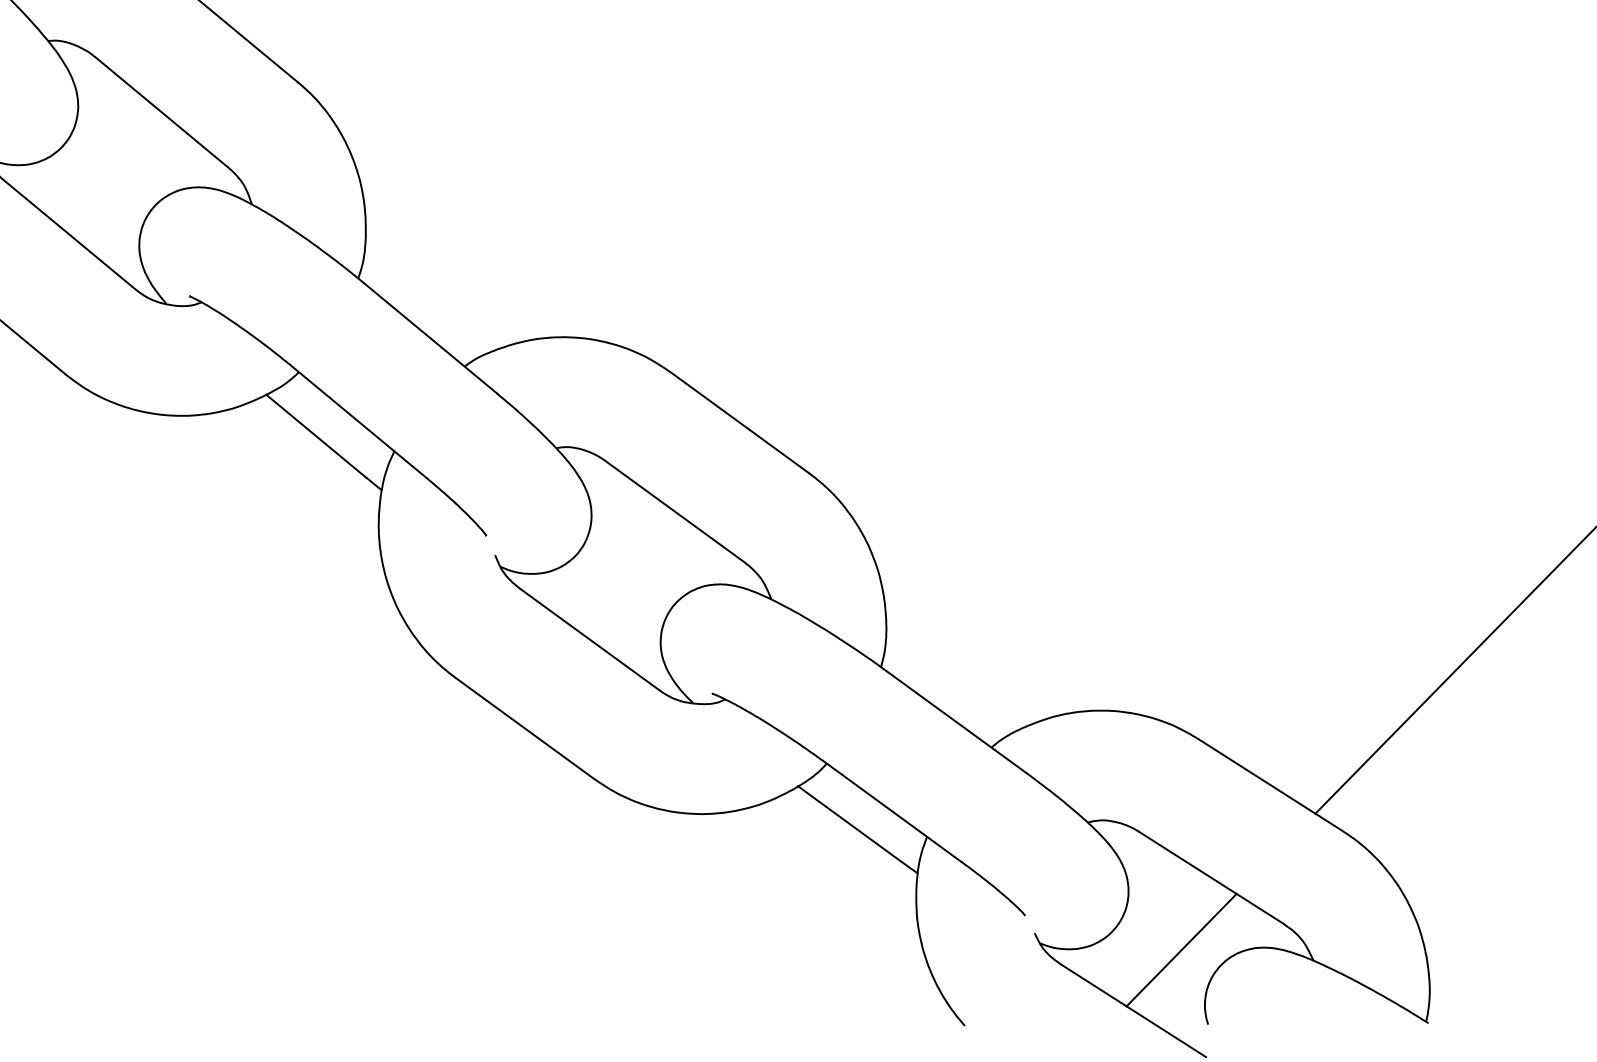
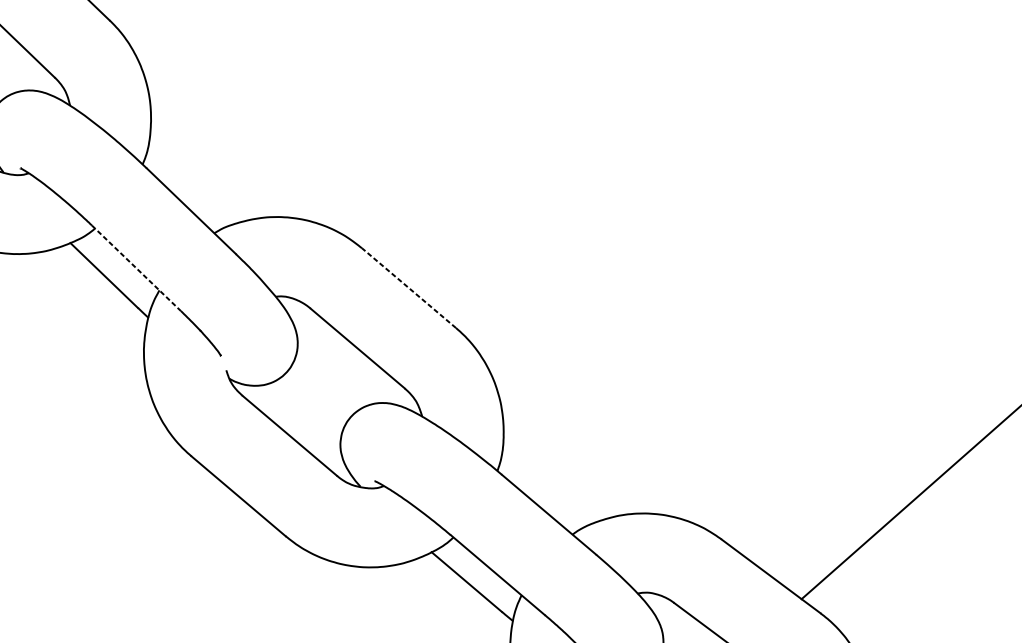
line: (739, 422) -> (408, 287), solid -> dashed
line: (360, 423) -> (136, 268), solid -> dashed

